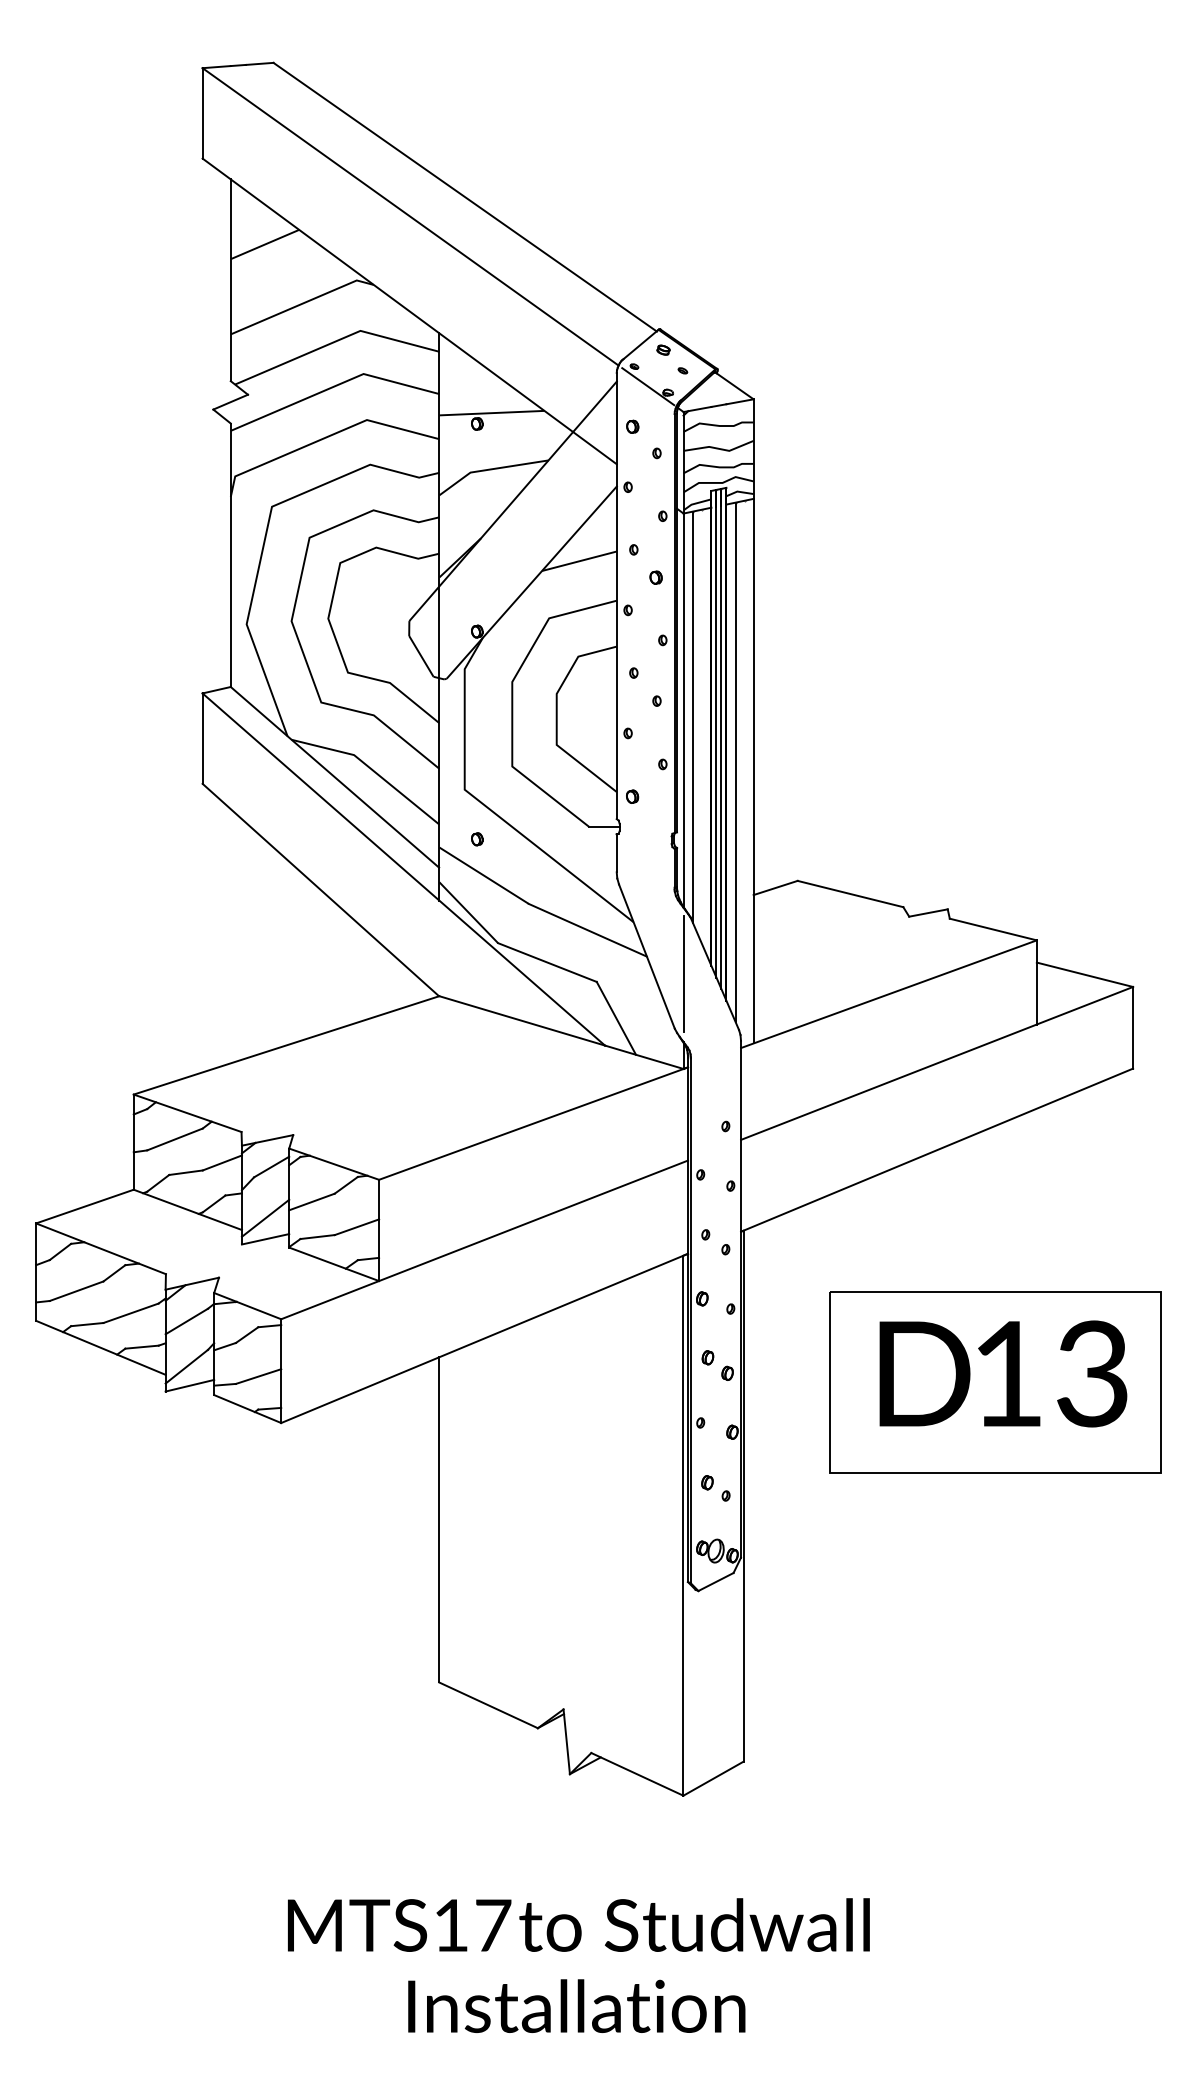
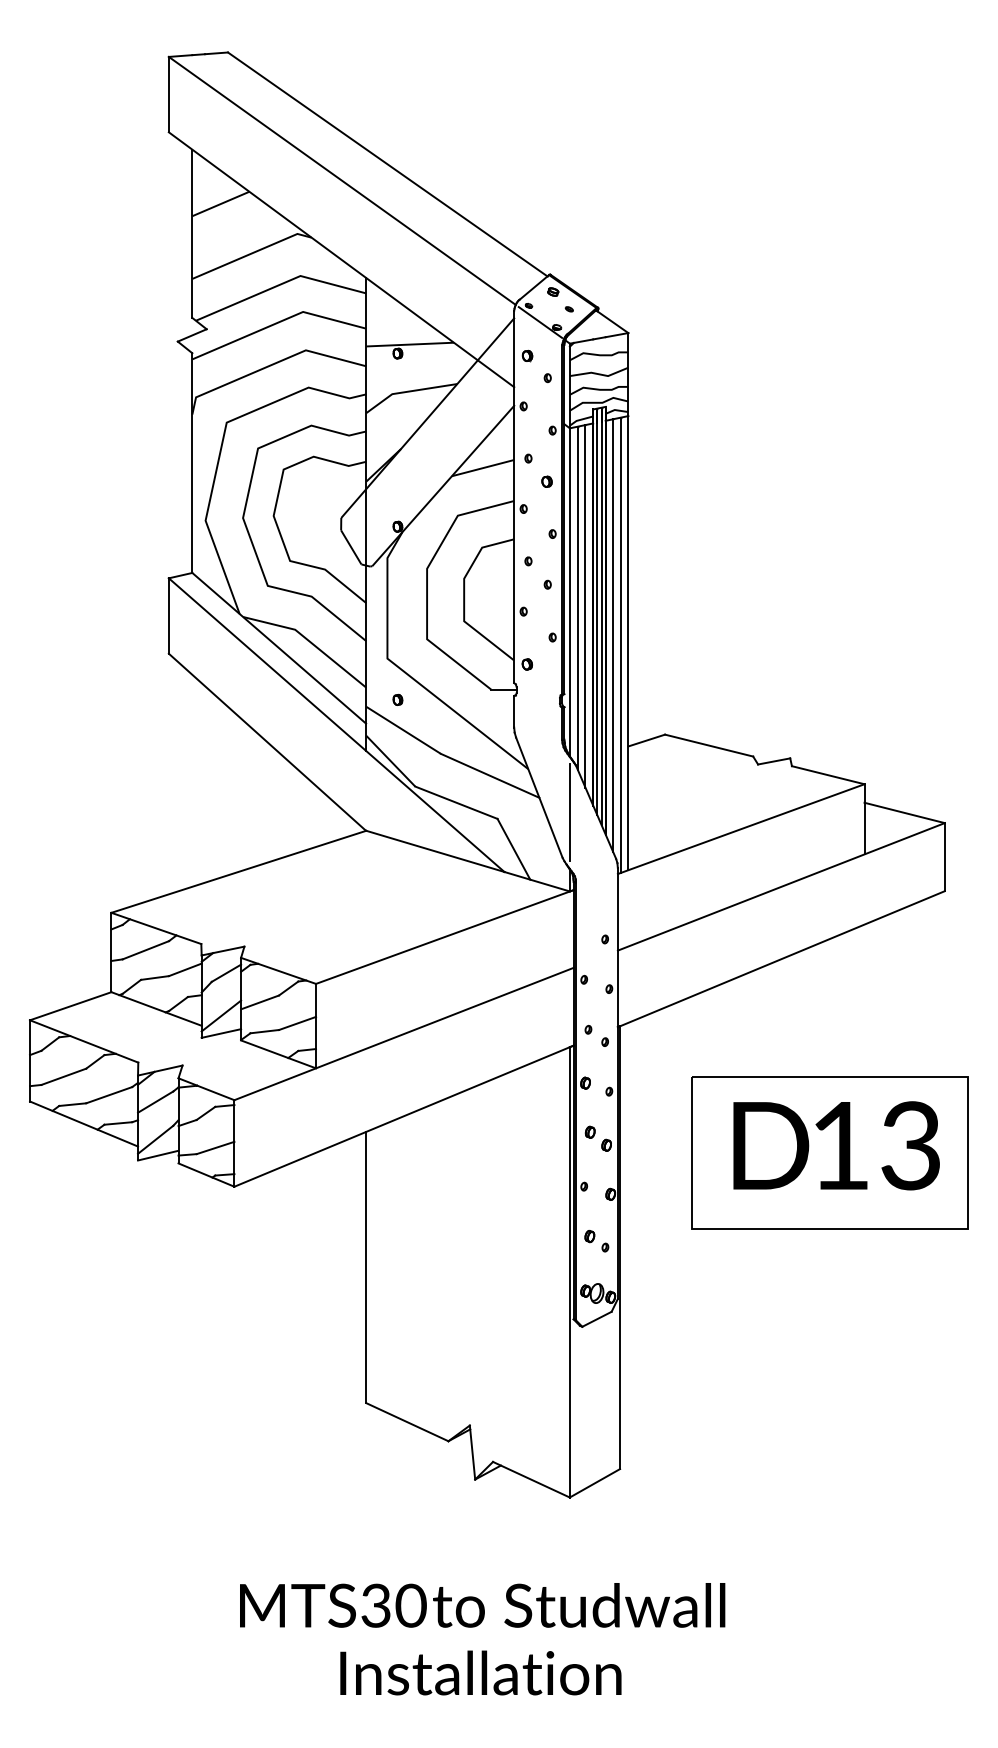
line: (702, 726) -> (585, 605), added
line: (744, 773) -> (620, 645), added
text: (472, 1925) -> (393, 1605), MTS17 -> MTS30

